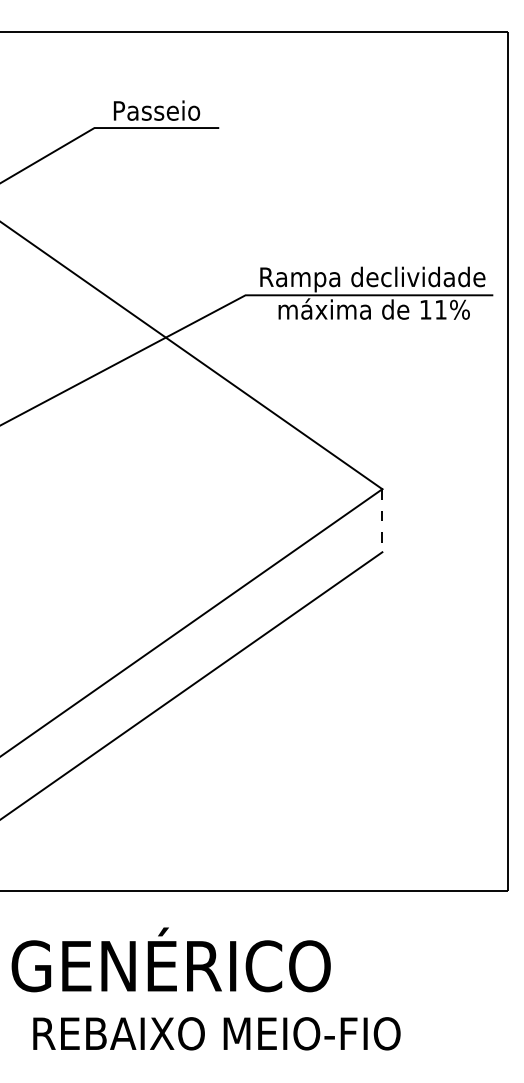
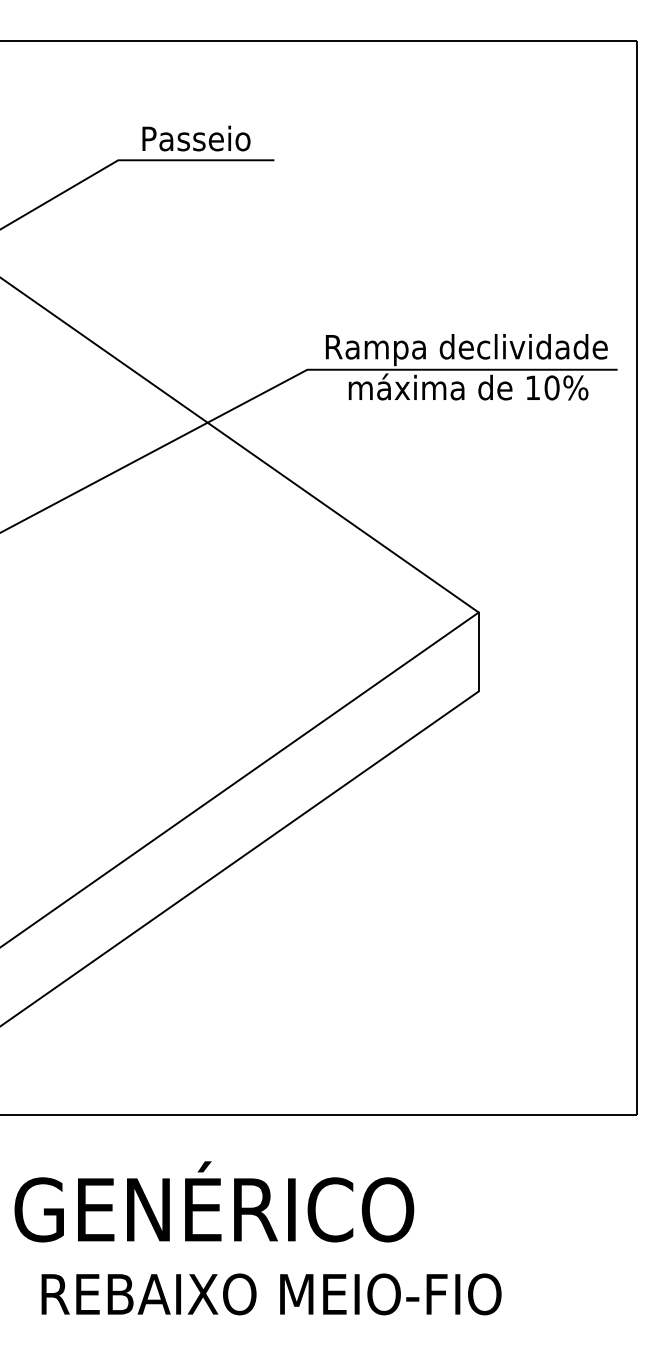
text: (440, 309) -> (551, 387), 11%%% -> 10%%%
line: (382, 520) -> (478, 651), dashed -> solid

